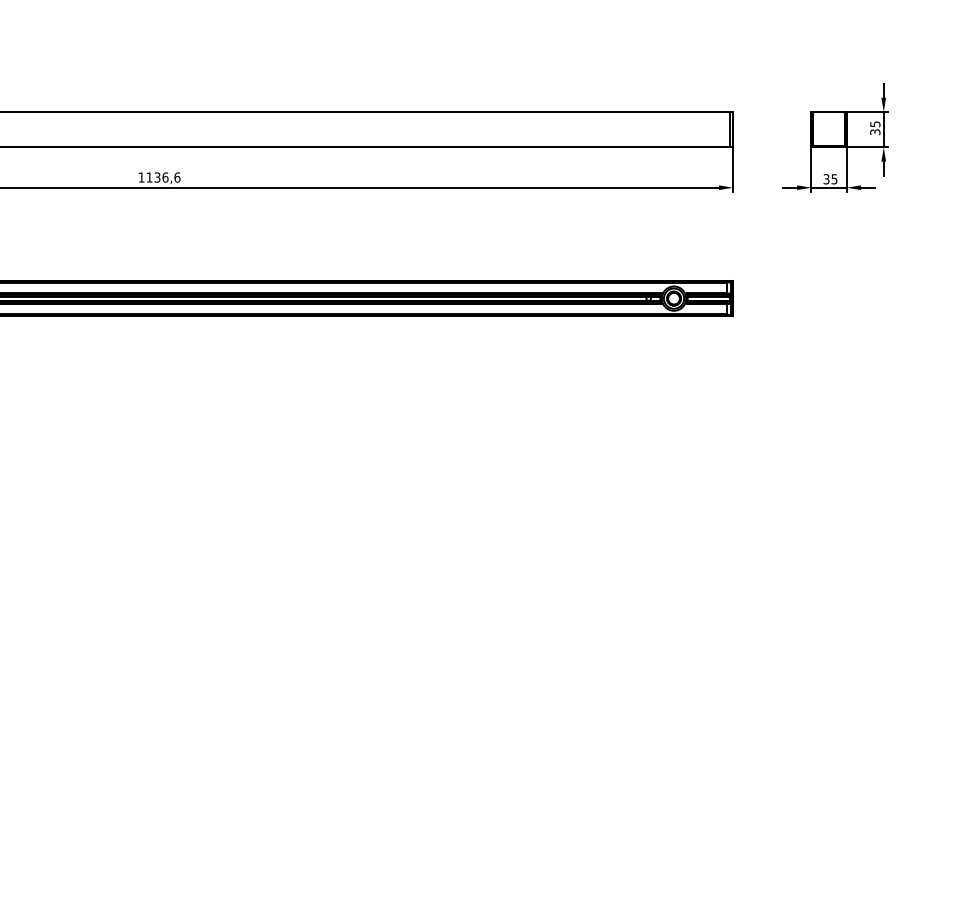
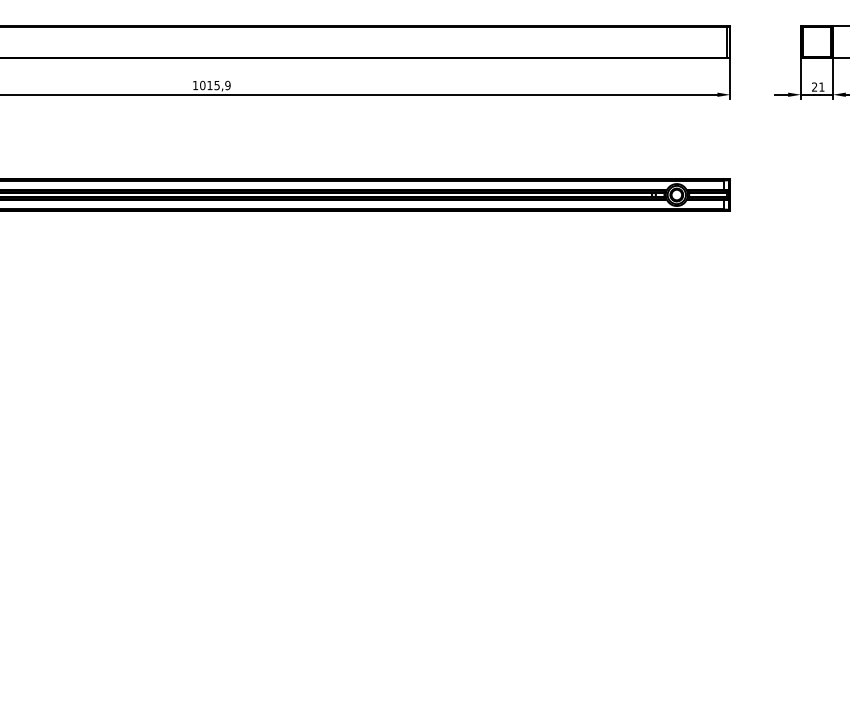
text: (163, 177) -> (215, 85), 1136,6 -> 1015,9
text: (830, 179) -> (818, 87), 35 -> 21

